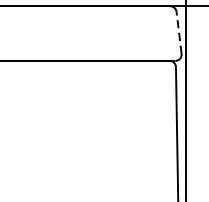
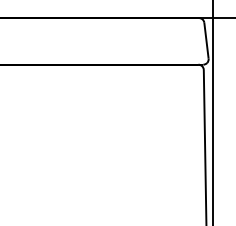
line: (179, 32) -> (206, 40), dashed -> solid

